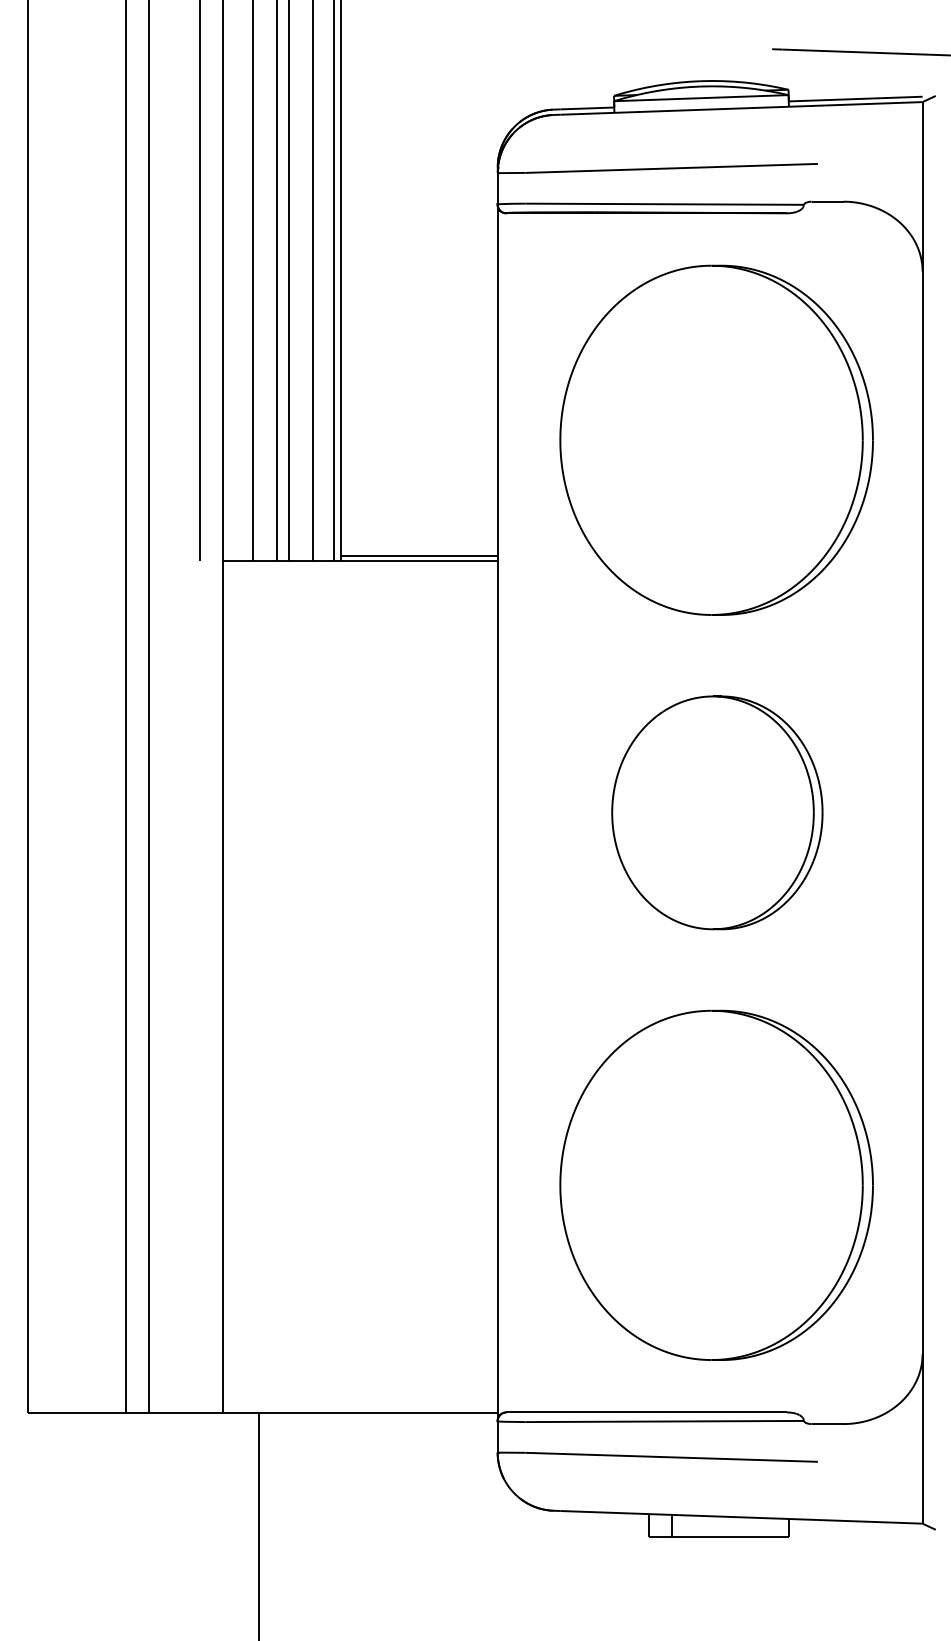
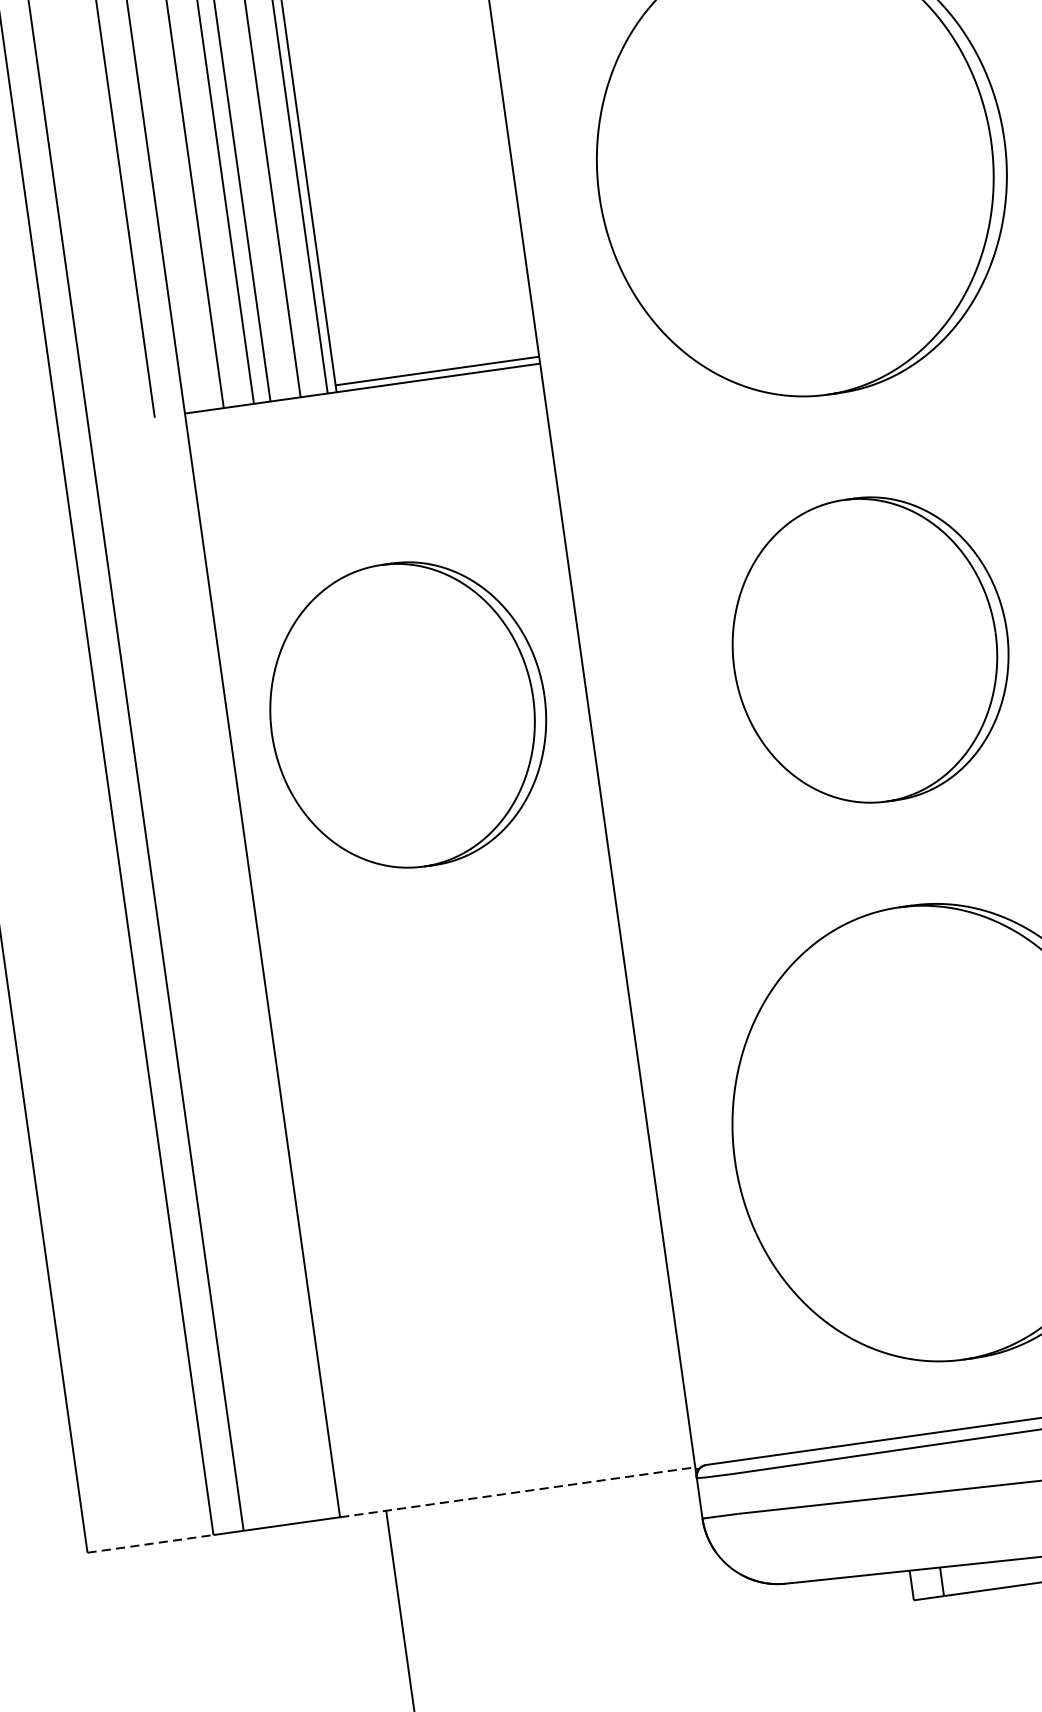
part: (360, 812) -> (408, 714), added
line: (77, 1413) -> (151, 1544), solid -> dashed
line: (361, 1413) -> (519, 1492), solid -> dashed

